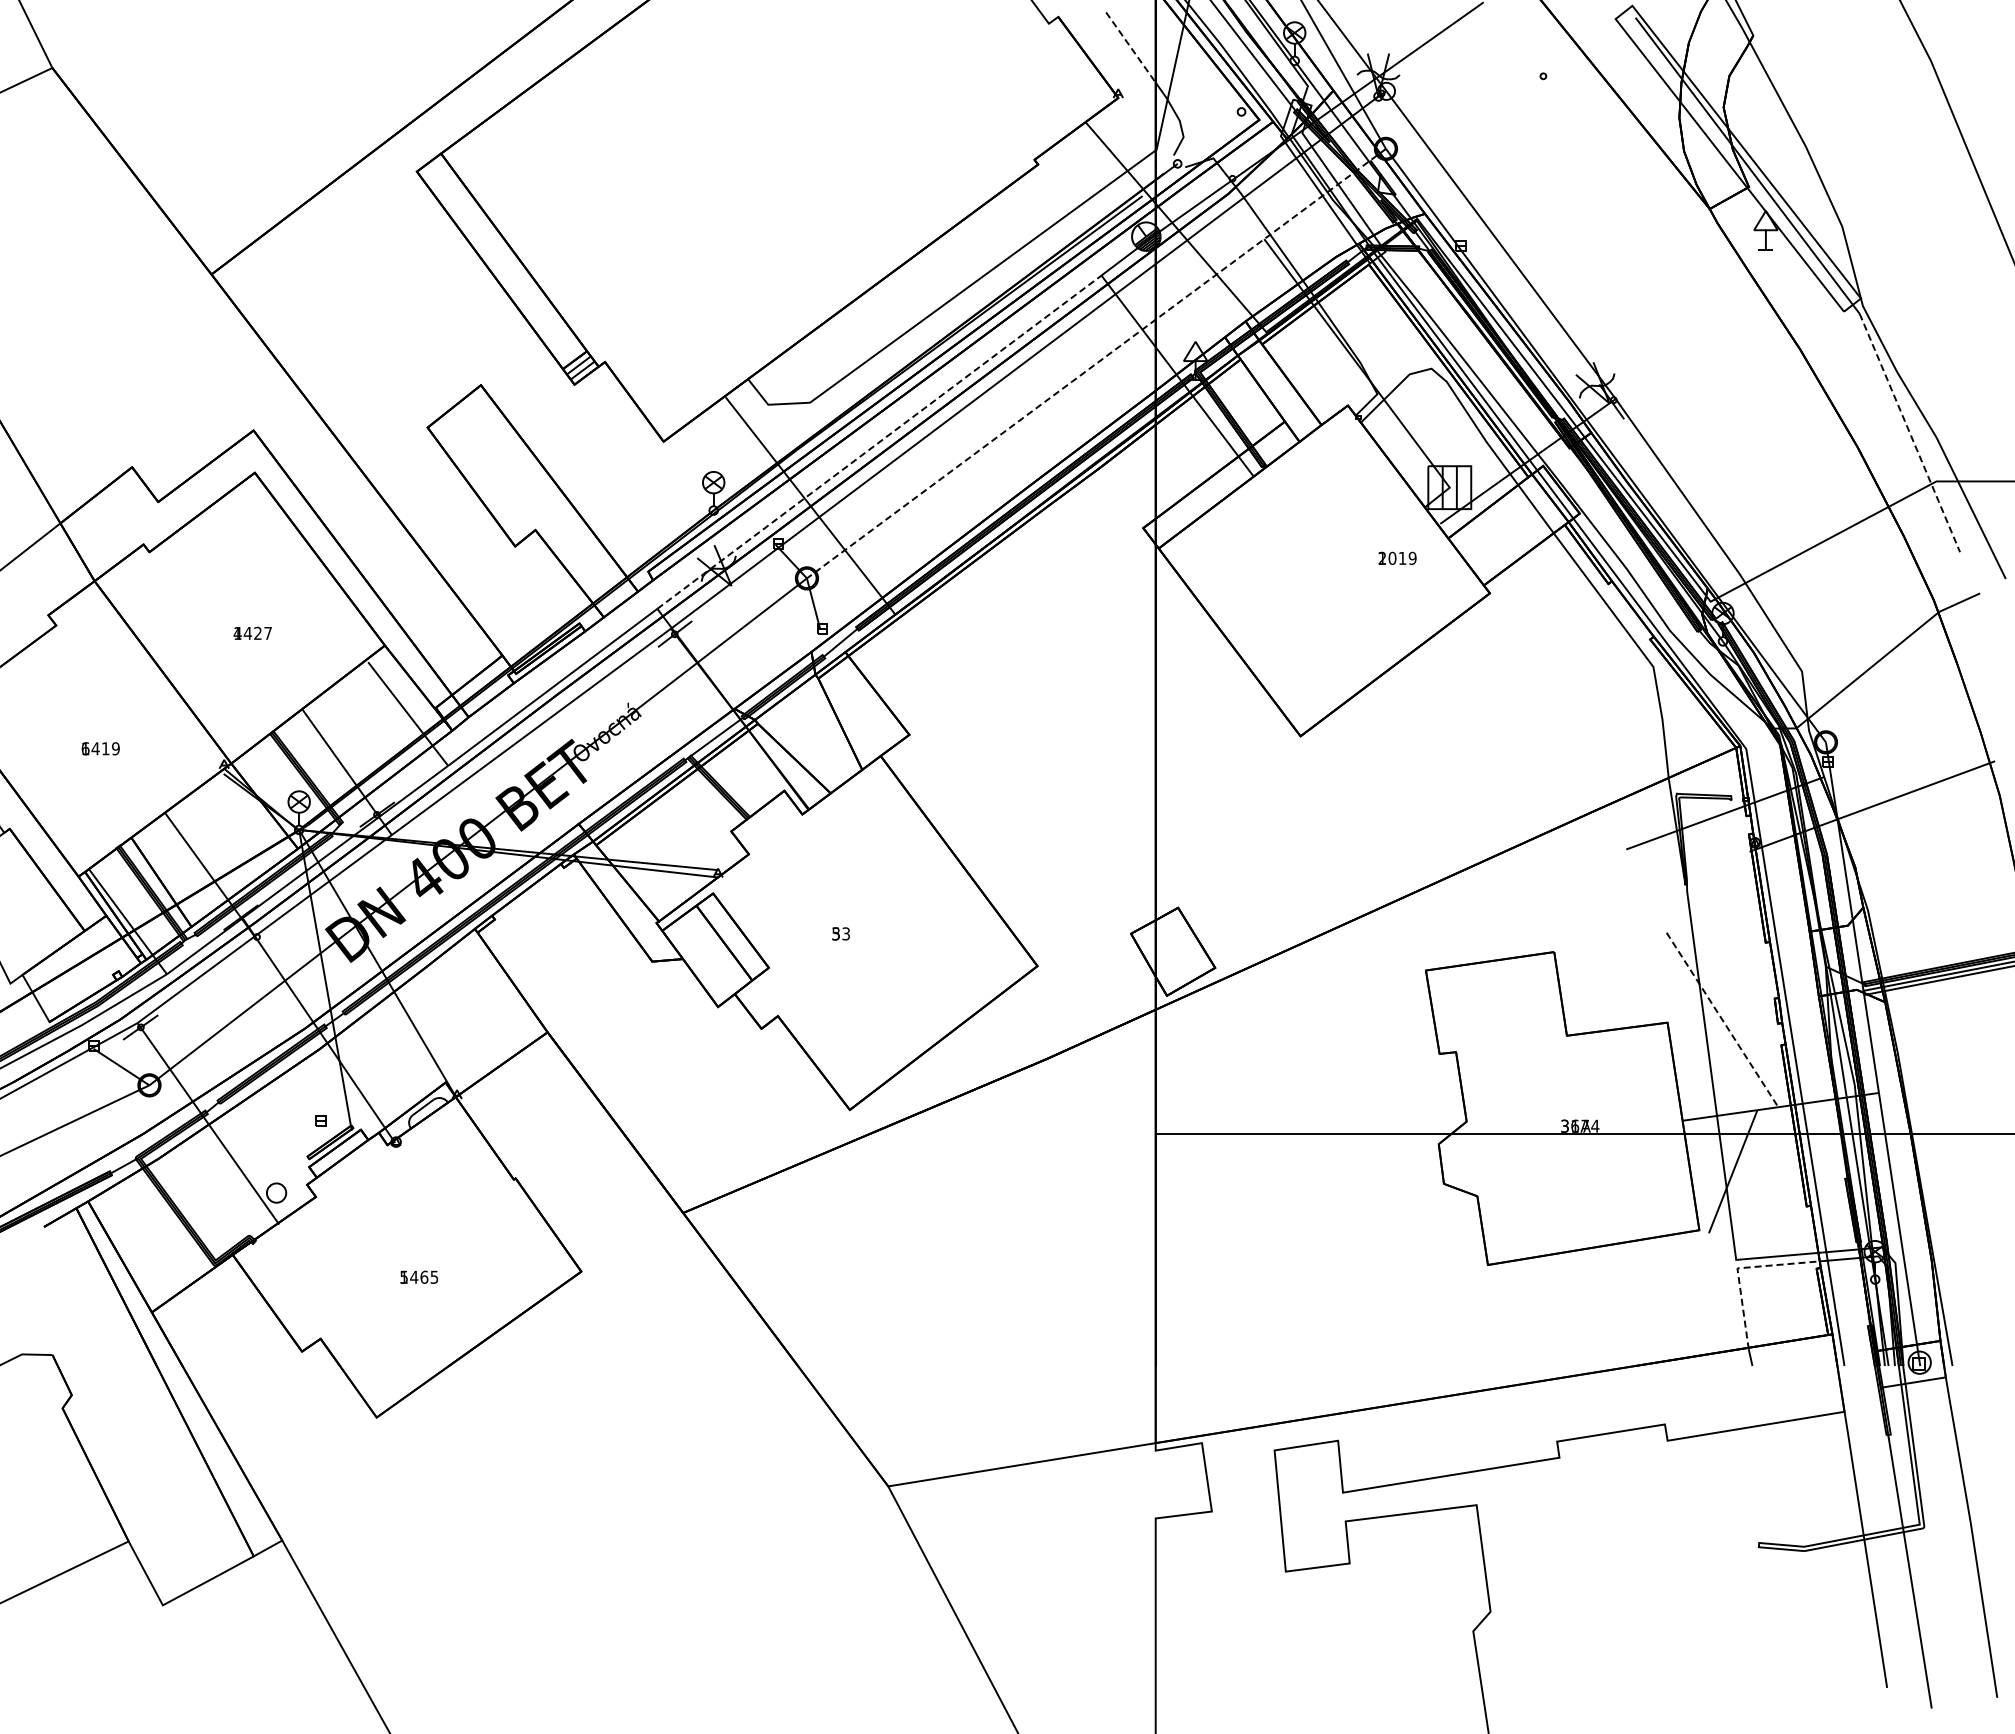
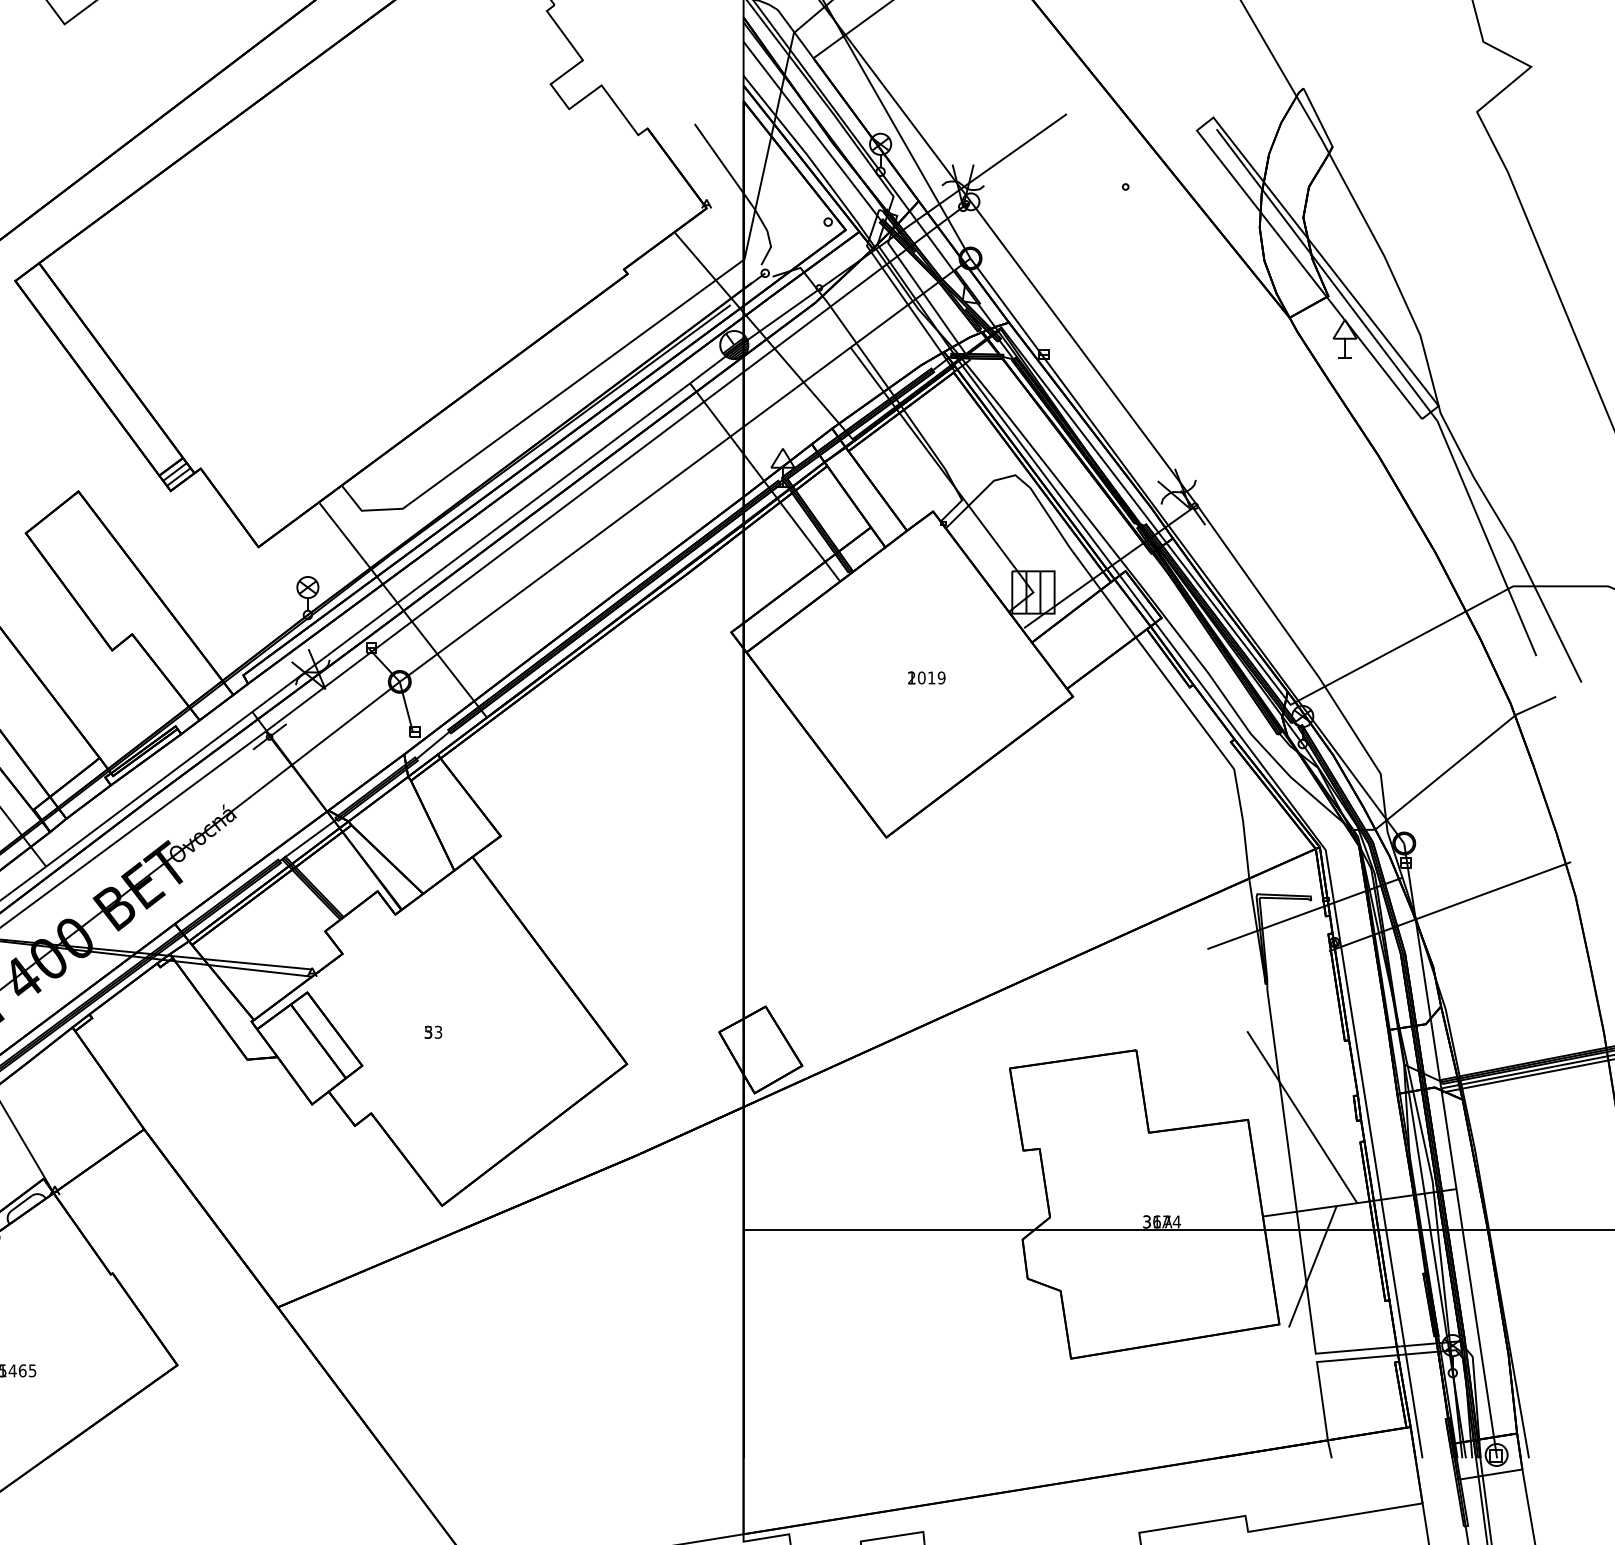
line: (1130, 47) -> (718, 158), dashed -> solid
line: (1096, 363) -> (685, 470), dashed -> solid
line: (1910, 433) -> (1487, 539), dashed -> solid
line: (879, 442) -> (471, 547), dashed -> solid
text: (1397, 557) -> (926, 677), moved
line: (1722, 1020) -> (1302, 1117), dashed -> solid
line: (1739, 1268) -> (1319, 1362), dashed -> solid

